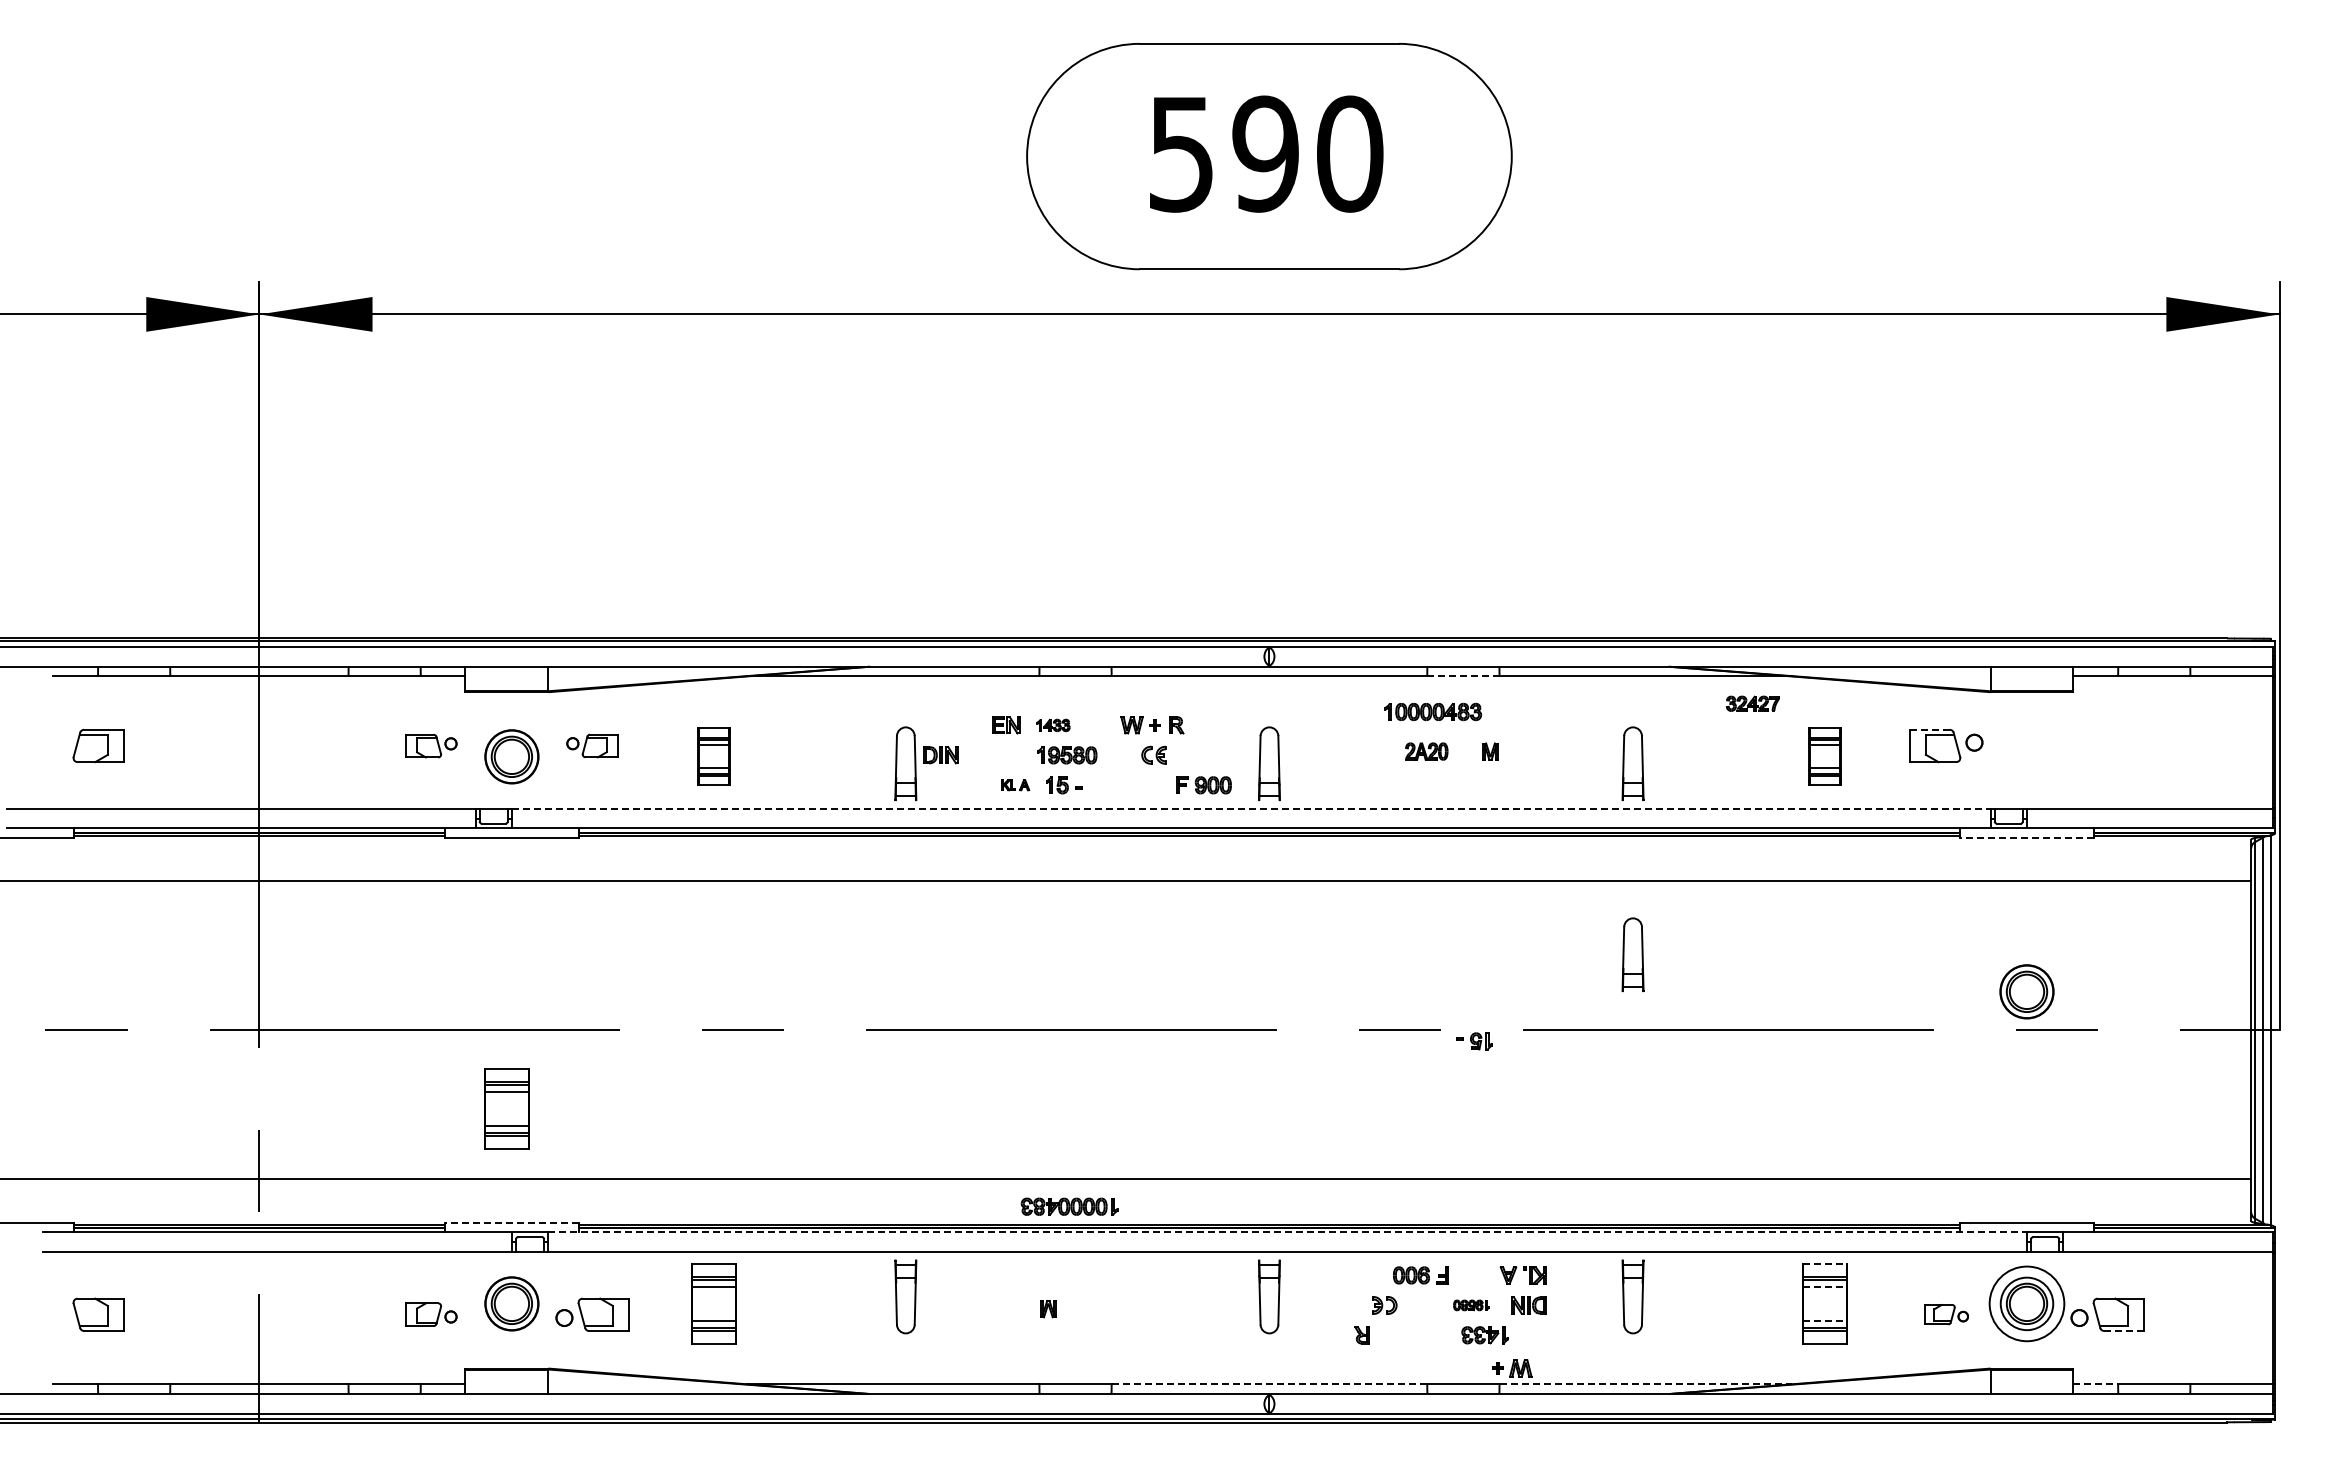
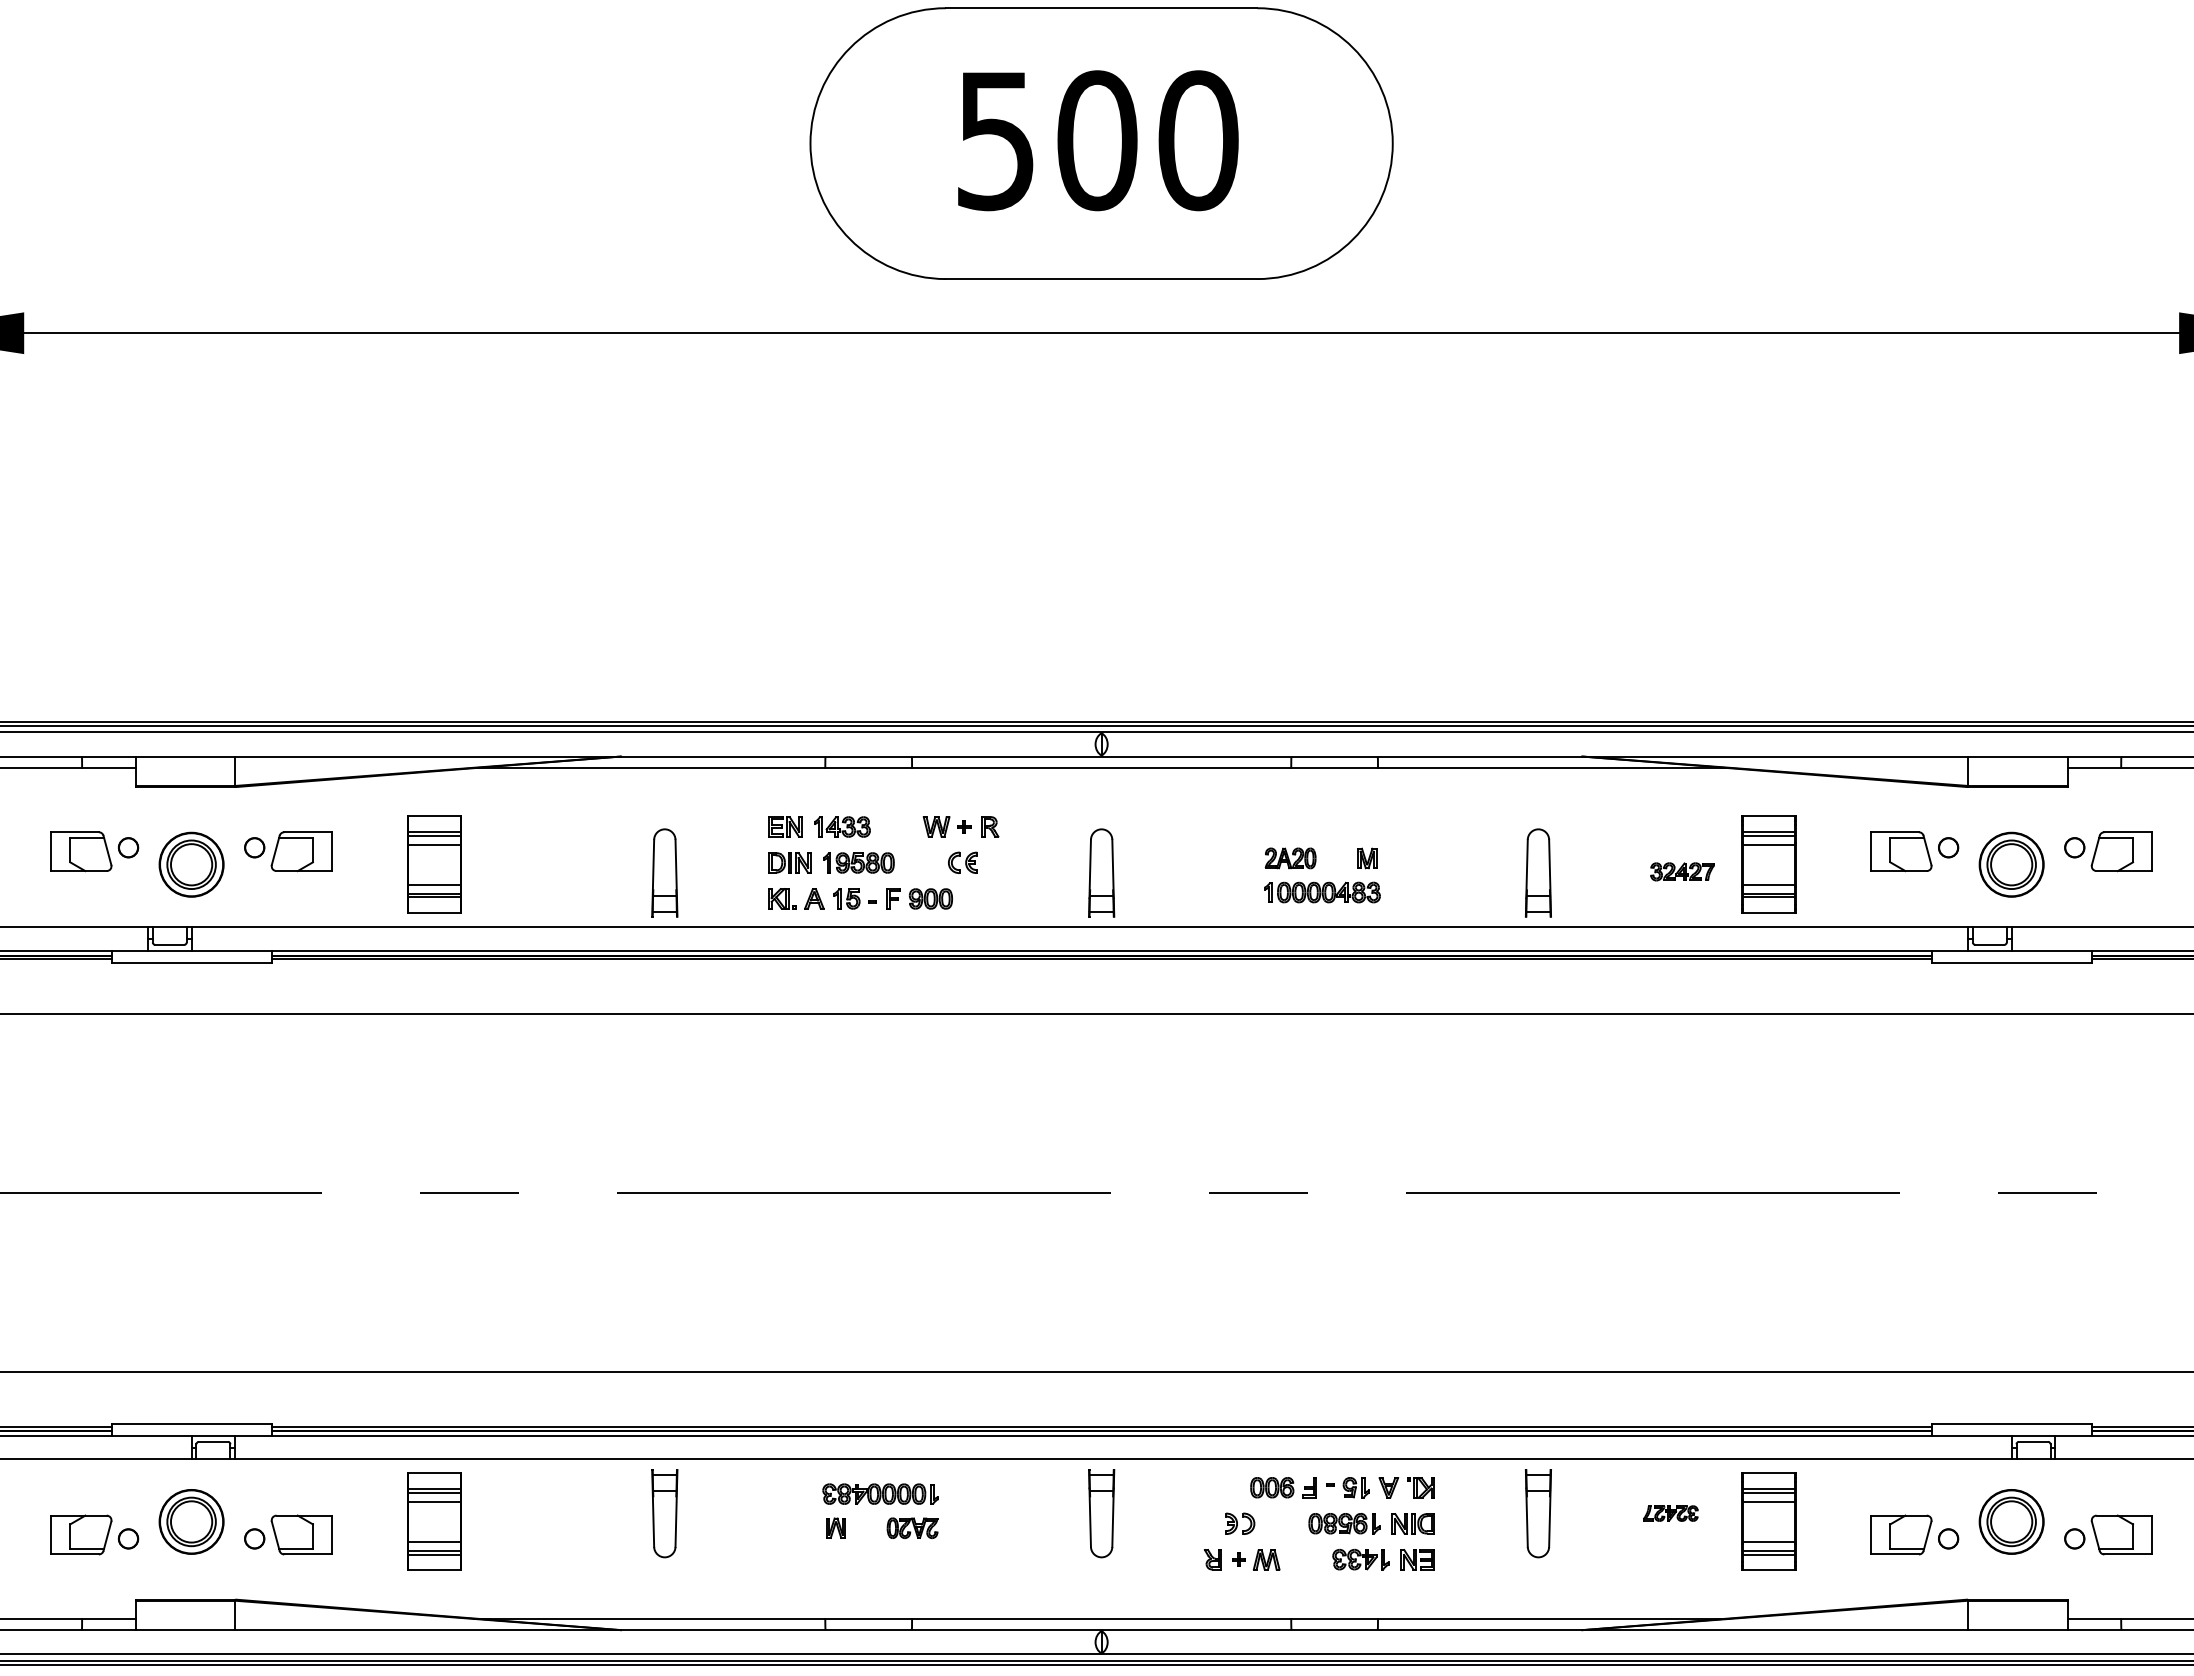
text: (1265, 153) -> (1096, 139), 590 -> 500
line: (1462, 676) -> (1333, 768), dashed -> solid
part: (1752, 703) -> (1681, 871), moved
part: (1433, 711) -> (1322, 891), moved
part: (1053, 725) -> (842, 827), size x1.43
line: (1929, 729) -> (1894, 831), dashed -> solid
part: (592, 745) -> (288, 851), size x1.43
part: (431, 746) -> (95, 852), size x1.43
part: (2107, 746) -> (2108, 852), added
part: (940, 755) -> (789, 863), moved
part: (713, 756) -> (433, 864), size x1.43
part: (1824, 756) -> (1768, 864), size x1.43
part: (1015, 785) -> (796, 899), size x1.67
part: (1203, 785) -> (919, 899), moved
line: (1251, 808) -> (1080, 926), dashed -> solid
line: (2027, 838) -> (2012, 962), dashed -> solid
part: (1632, 954) -> (1537, 1102), removed
part: (2026, 991) -> (2011, 864), moved
part: (1474, 1041) -> (1347, 1487), moved
part: (506, 1108) -> (185, 1287), removed
part: (1069, 1206) -> (880, 1493), moved
line: (511, 1222) -> (191, 1424), dashed -> solid
line: (1288, 1232) -> (1124, 1436), dashed -> solid
line: (1824, 1263) -> (1768, 1473), dashed -> solid
line: (1824, 1287) -> (1768, 1502), dashed -> solid
part: (1743, 1296) -> (1671, 1513), added
circle: (2026, 1303) -> (2011, 1521), size x0.71
part: (1471, 1305) -> (1344, 1523), size x1.67
part: (1111, 1309) -> (911, 1528), added
part: (431, 1314) -> (95, 1534), size x1.43
part: (1946, 1314) -> (1914, 1534), size x1.67
line: (1824, 1320) -> (1768, 1541), dashed -> solid
line: (2124, 1330) -> (2128, 1553), dashed -> solid
part: (1532, 1335) -> (1417, 1559), added
part: (1512, 1368) -> (1256, 1559), moved
line: (1269, 1384) -> (1101, 1618), dashed -> solid
line: (1646, 1384) -> (1554, 1618), dashed -> solid
line: (2096, 1384) -> (2095, 1618), dashed -> solid

